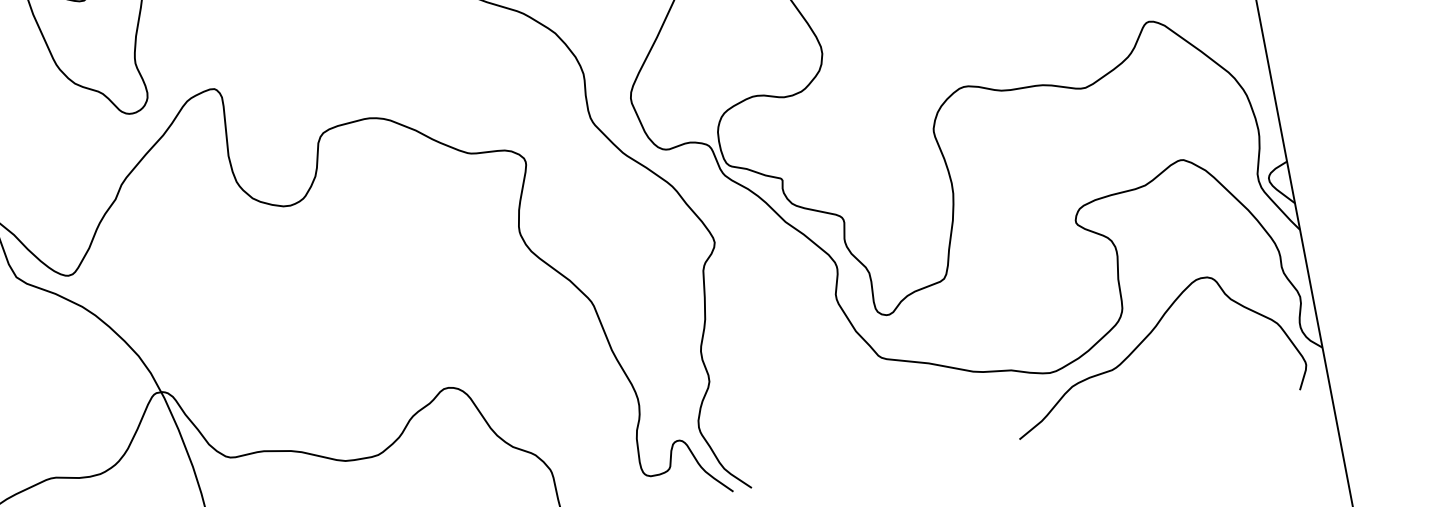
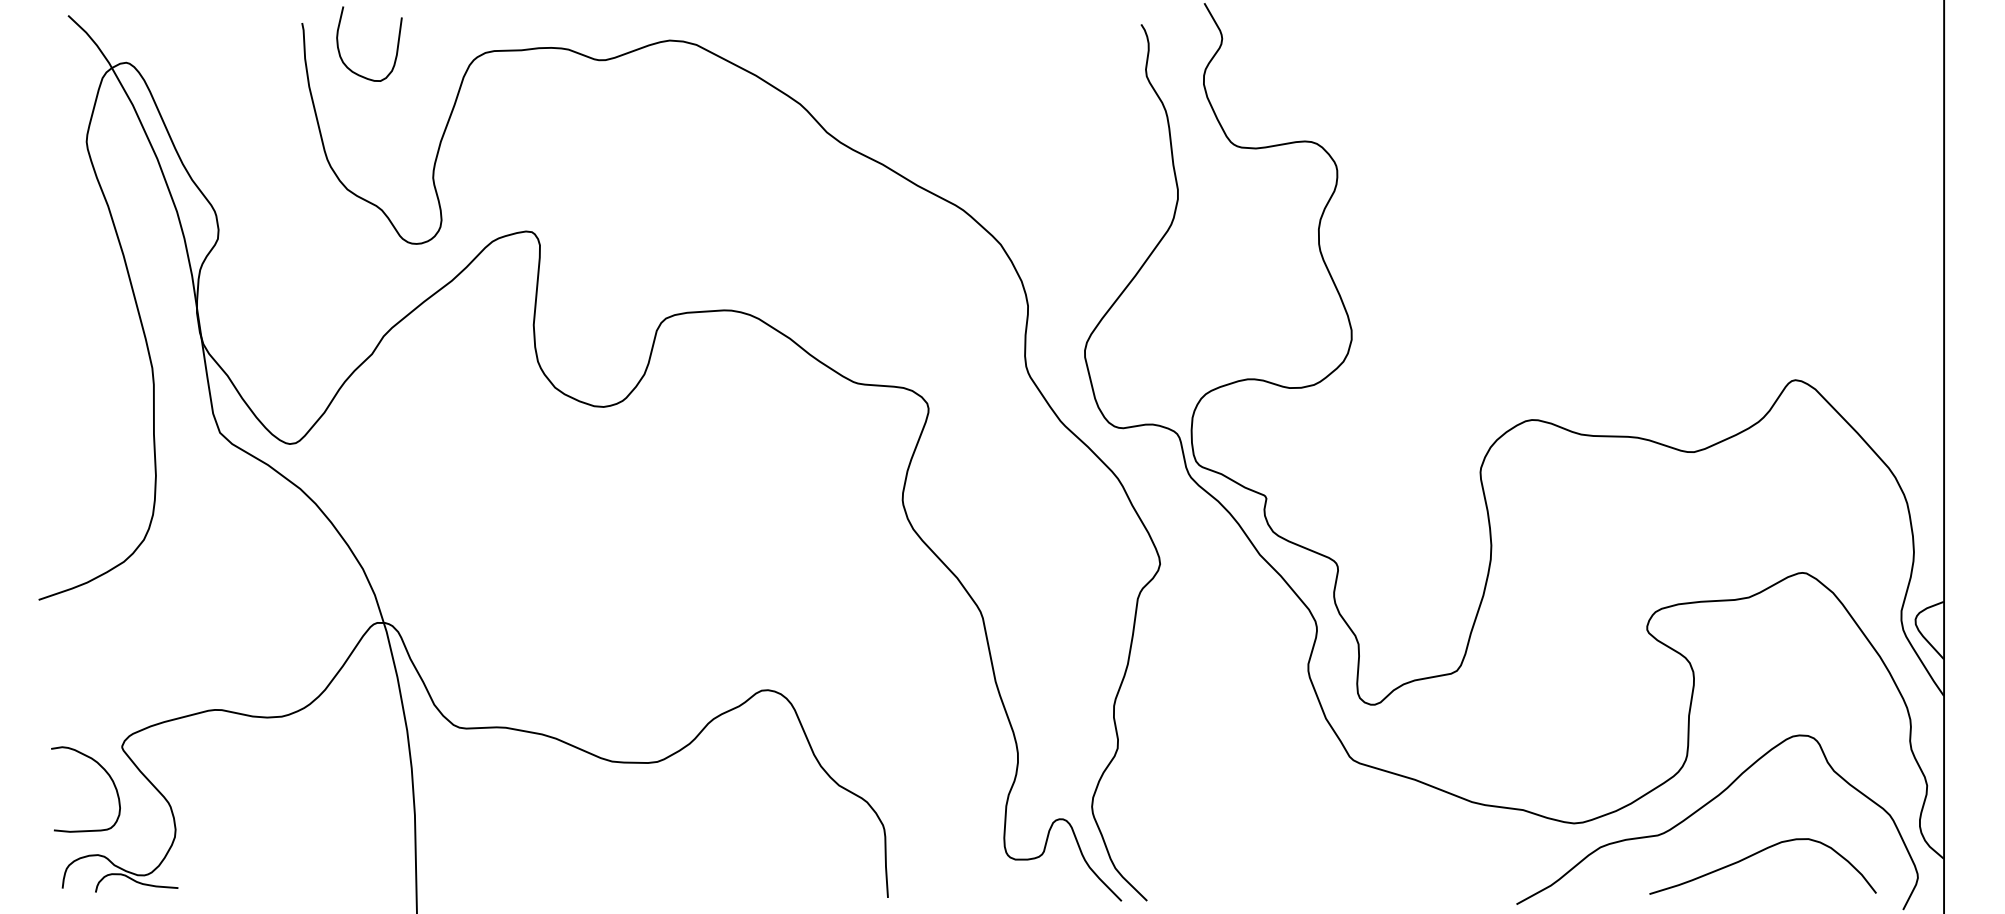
curve: (1186, 370) -> (1756, 854), added

